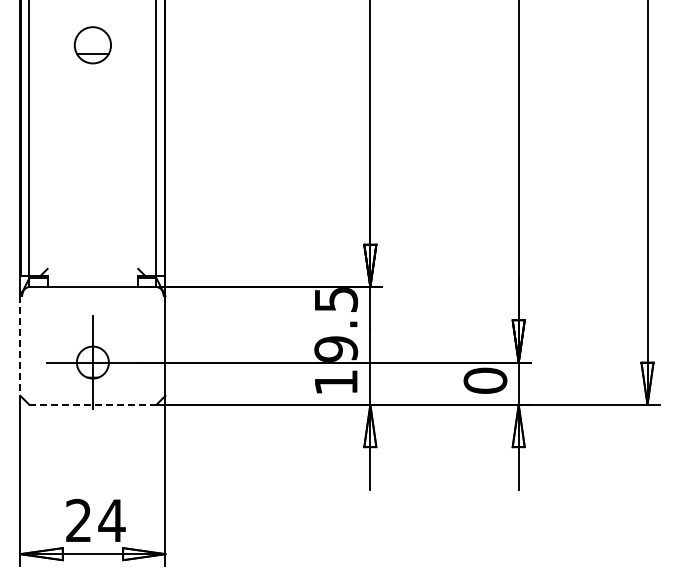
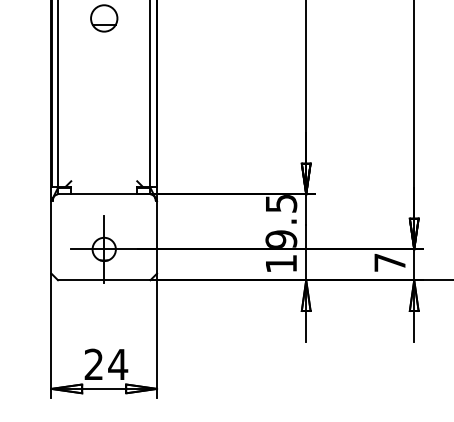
line: (20, 345) -> (51, 237), dashed -> solid
text: (485, 380) -> (390, 262), 0 -> 7
line: (93, 404) -> (104, 279), dashed -> solid

